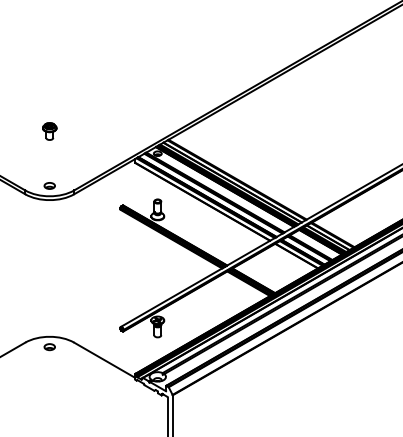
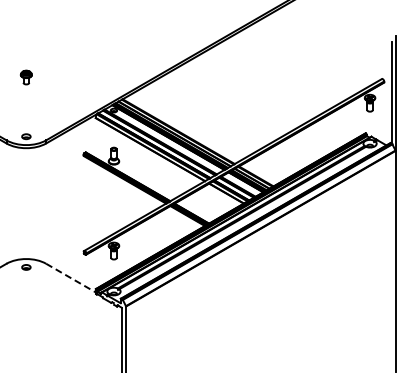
part: (48, 131) -> (25, 77), moved
line: (104, 360) -> (70, 278), solid -> dashed

